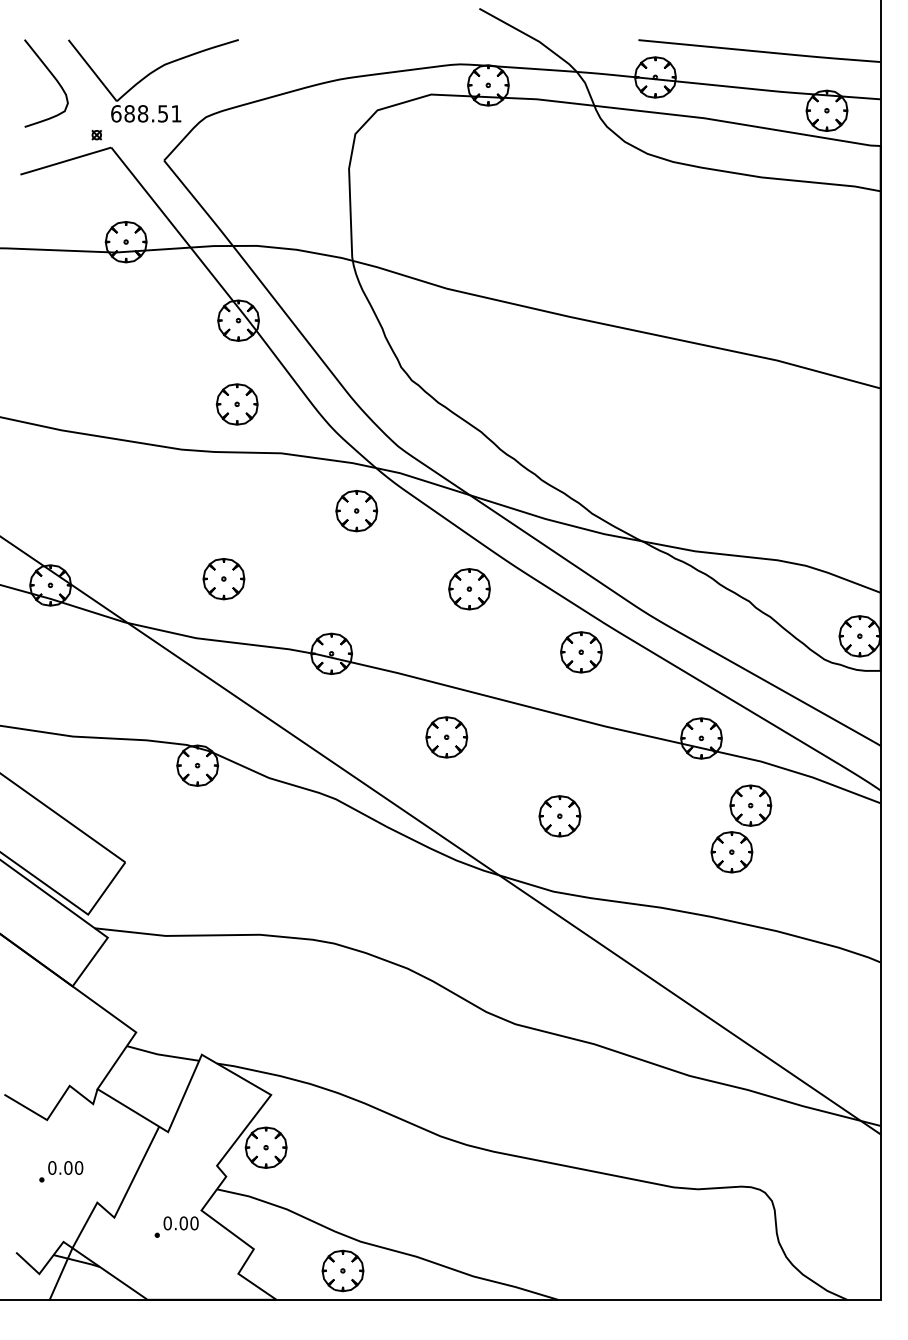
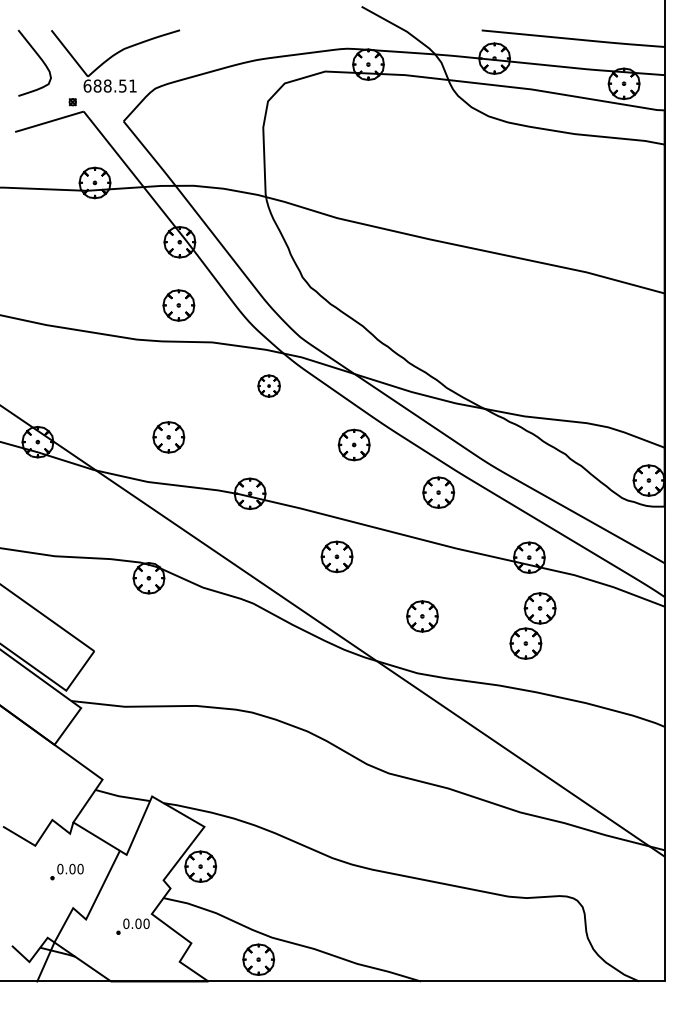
part: (356, 511) -> (268, 386), size x0.7
part: (741, 828) -> (533, 625), moved
part: (61, 1171) -> (67, 871), moved

